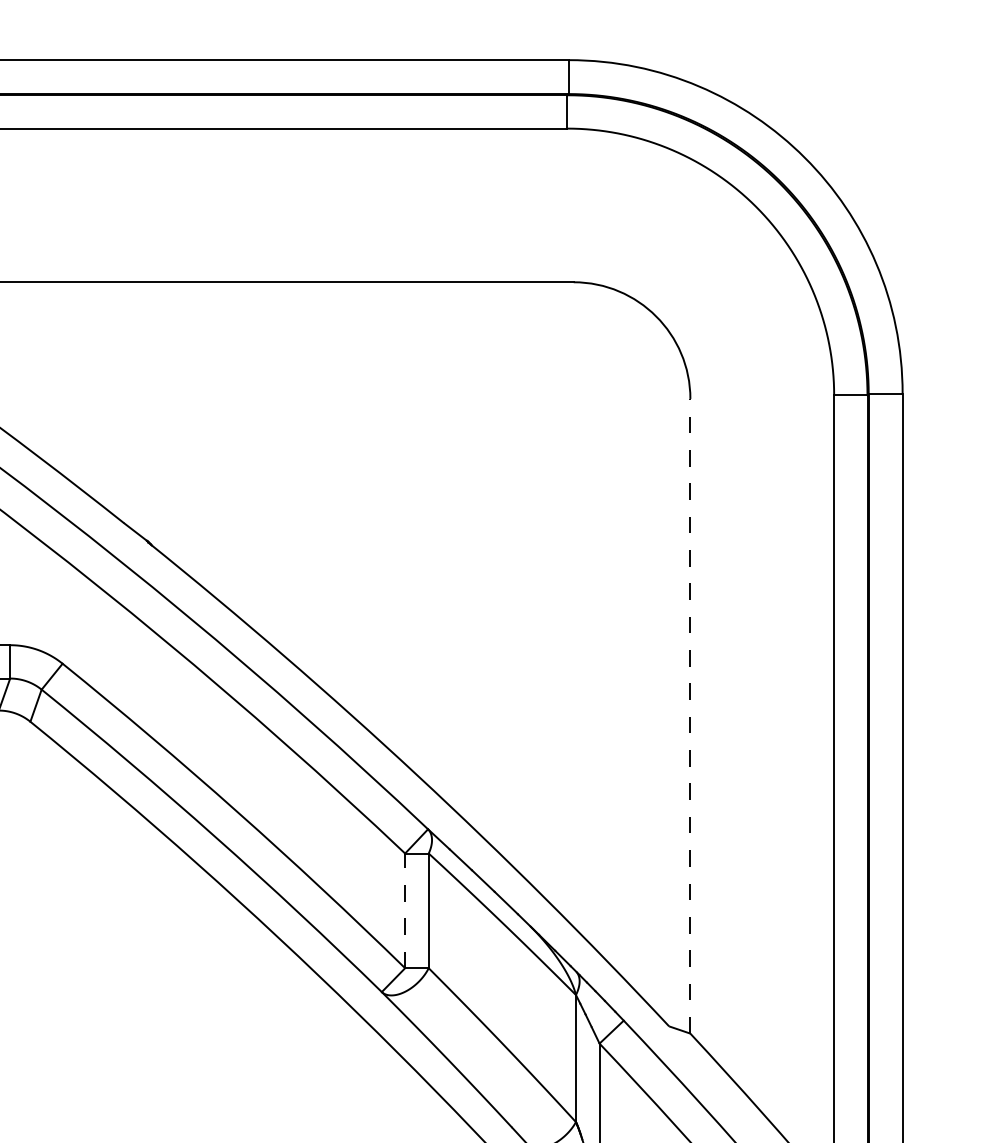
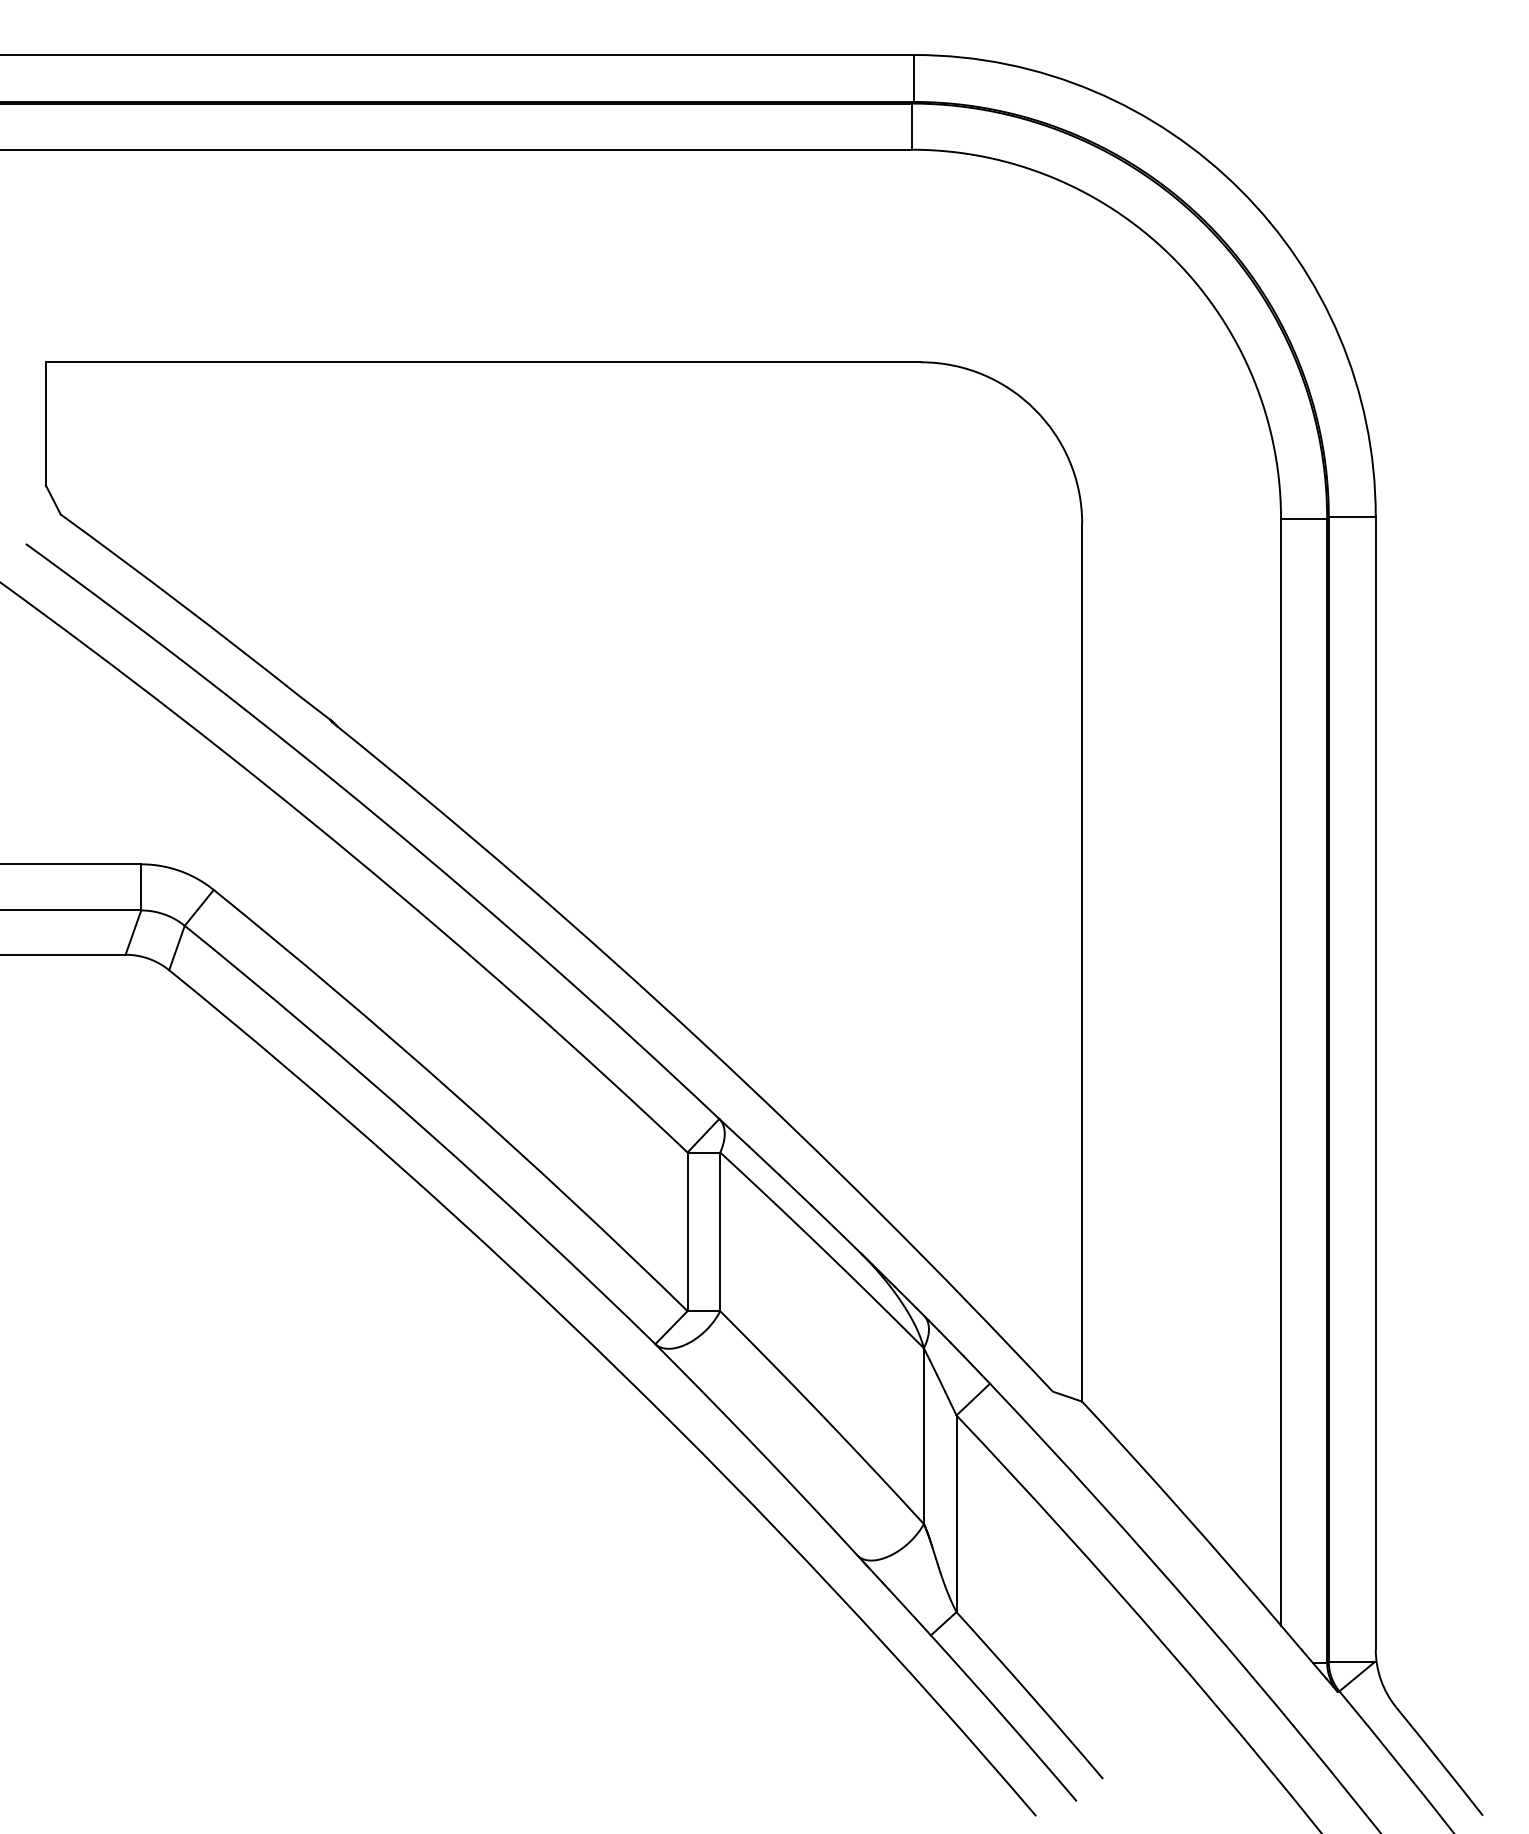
line: (690, 716) -> (1082, 962), dashed -> solid
line: (405, 910) -> (687, 1231), dashed -> solid

